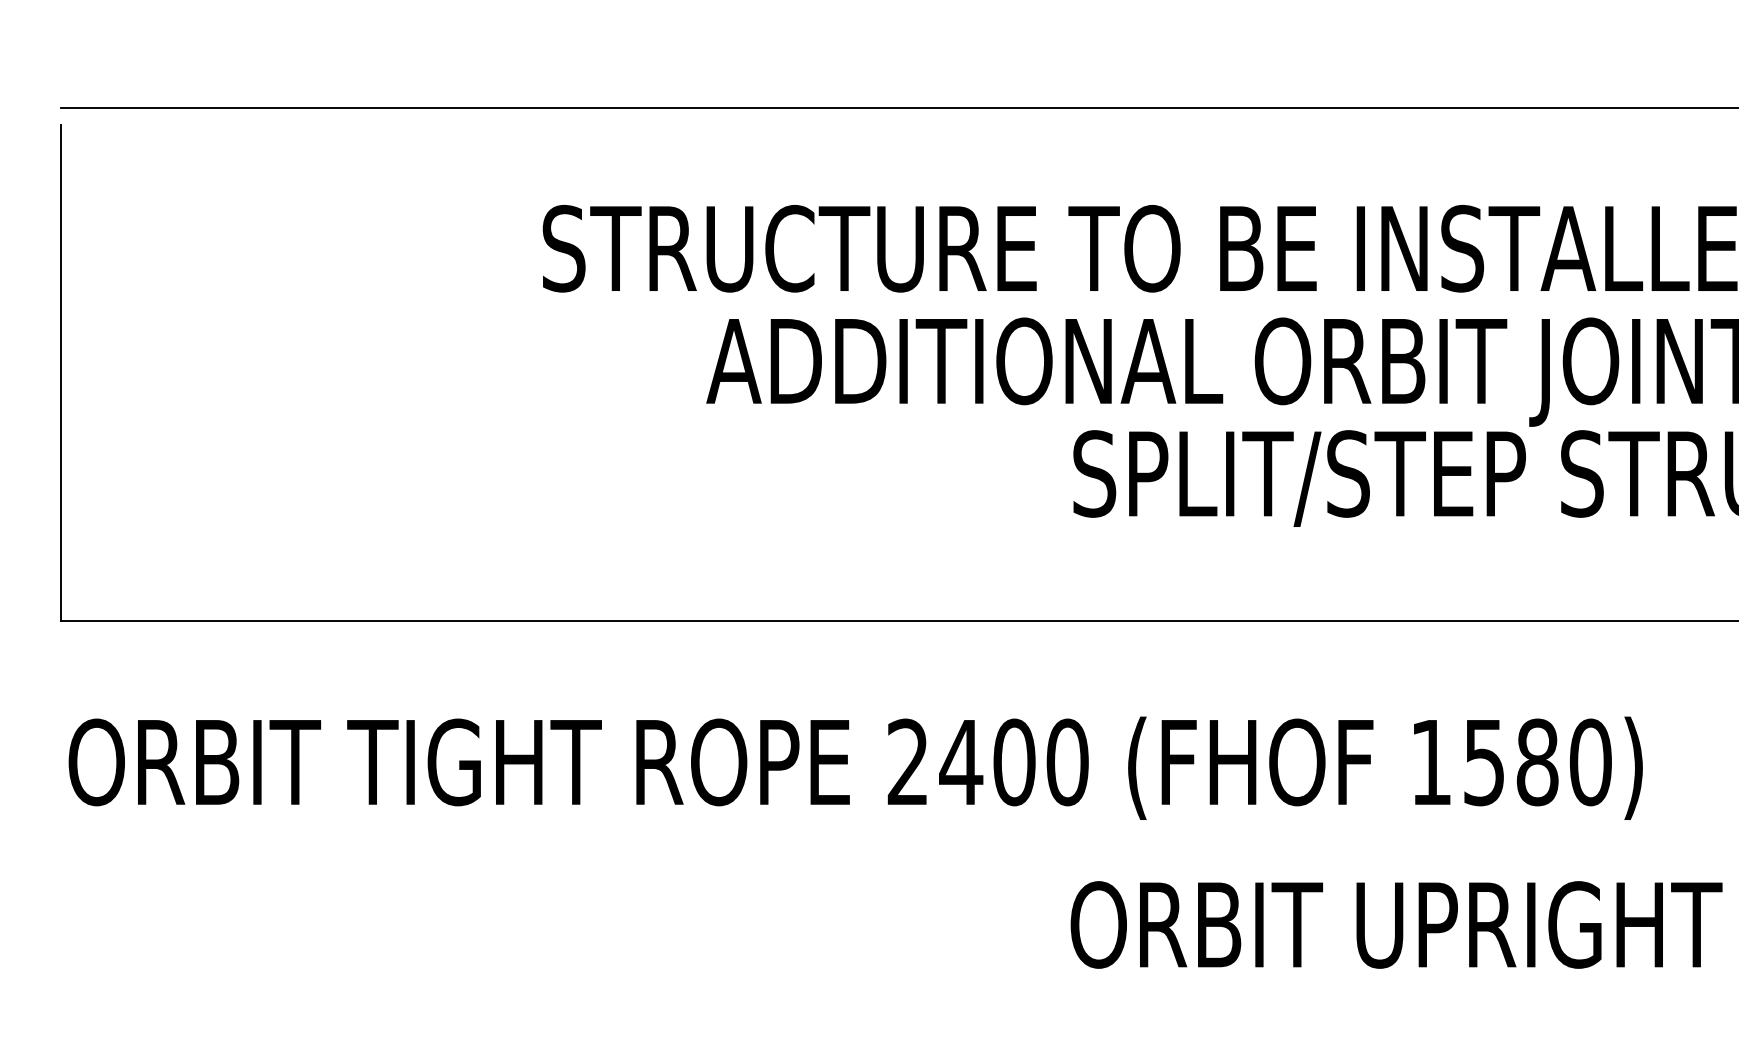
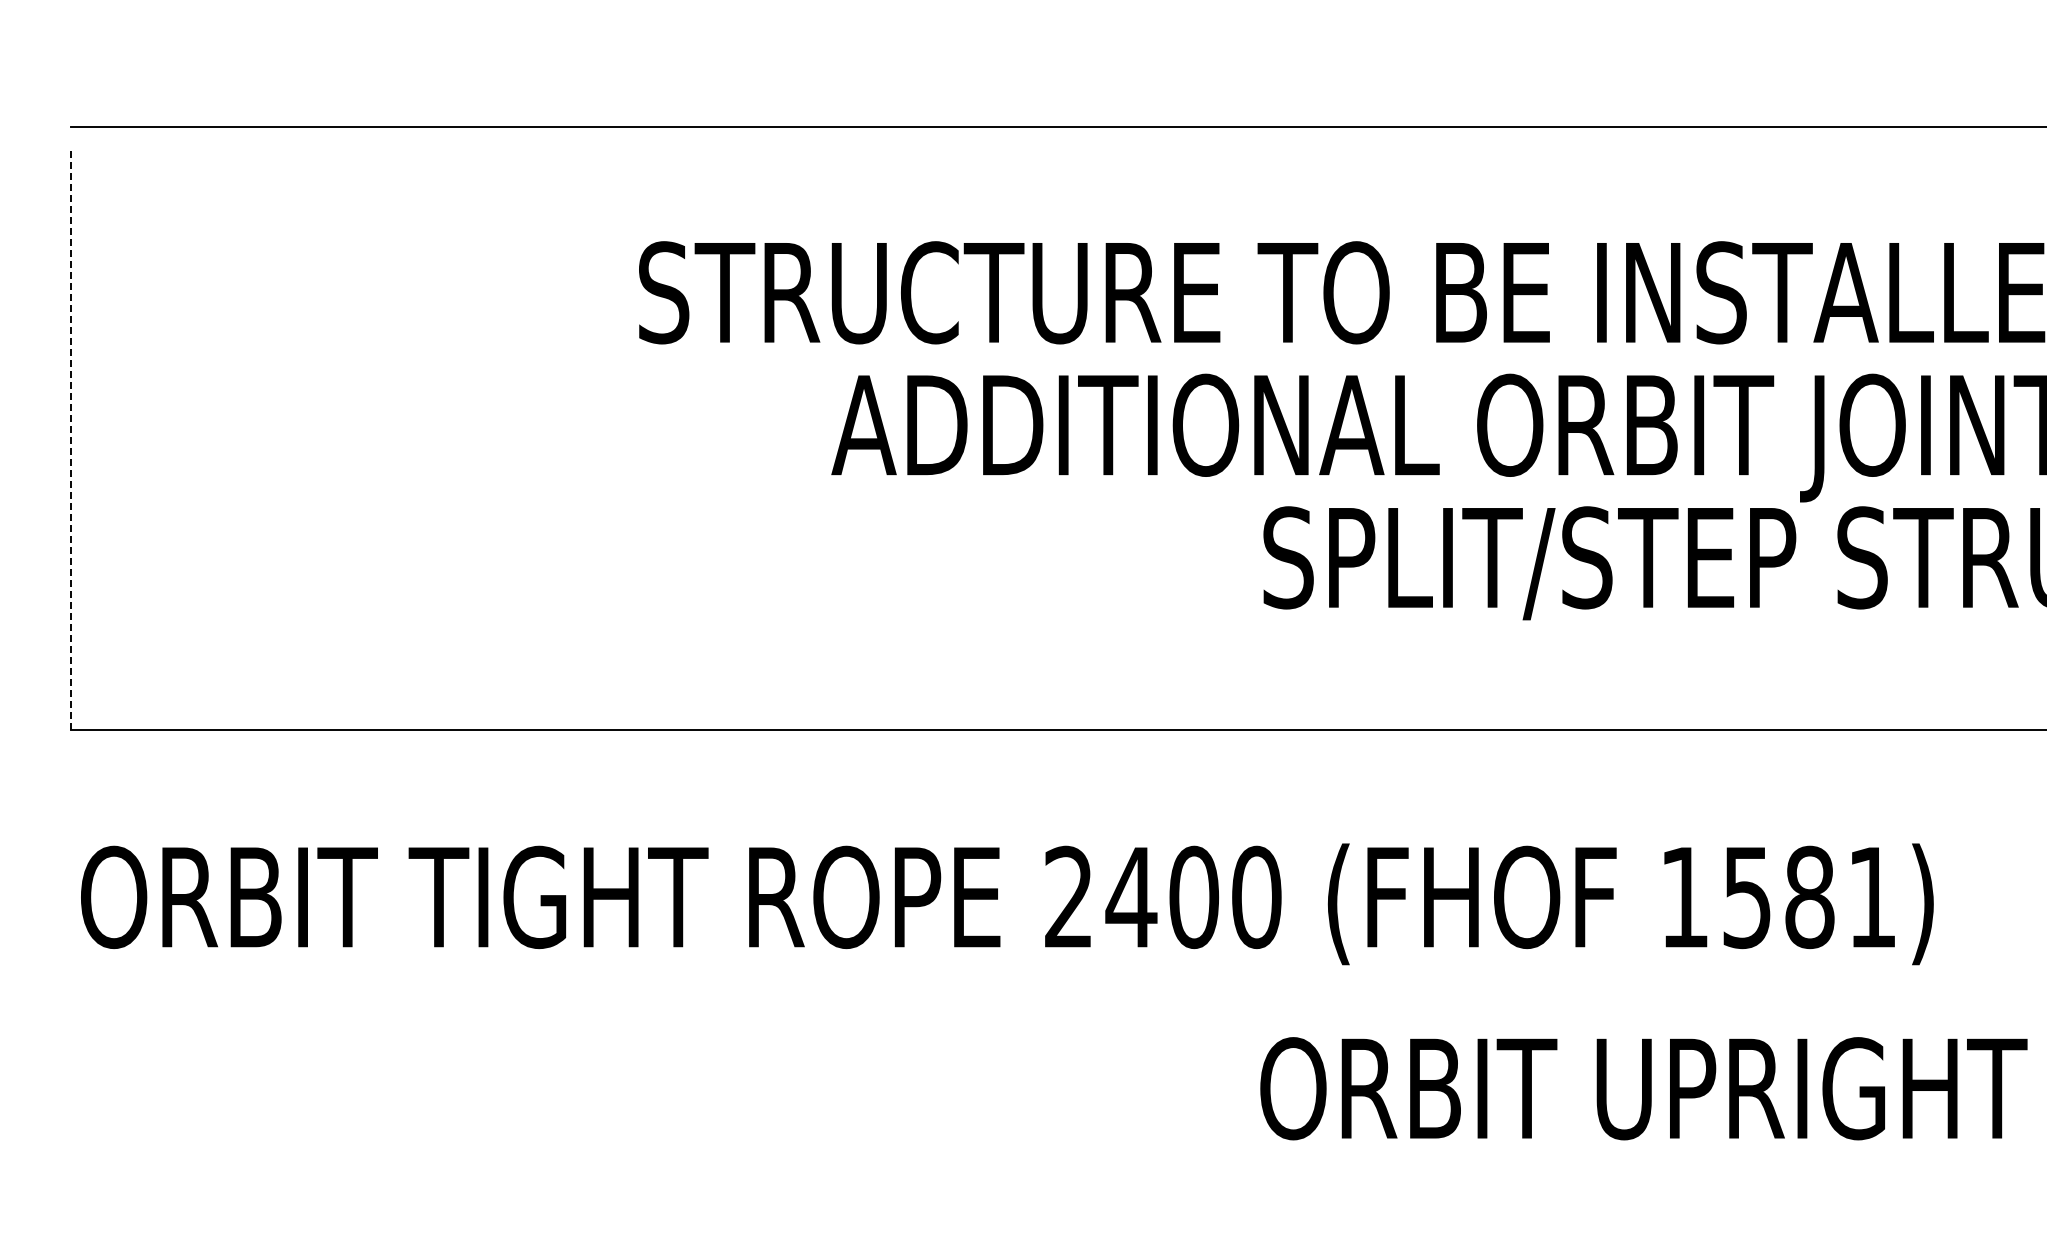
line: (60, 372) -> (71, 438), solid -> dashed
text: (1590, 762) -> (1872, 897), 1580) -> 1581)

